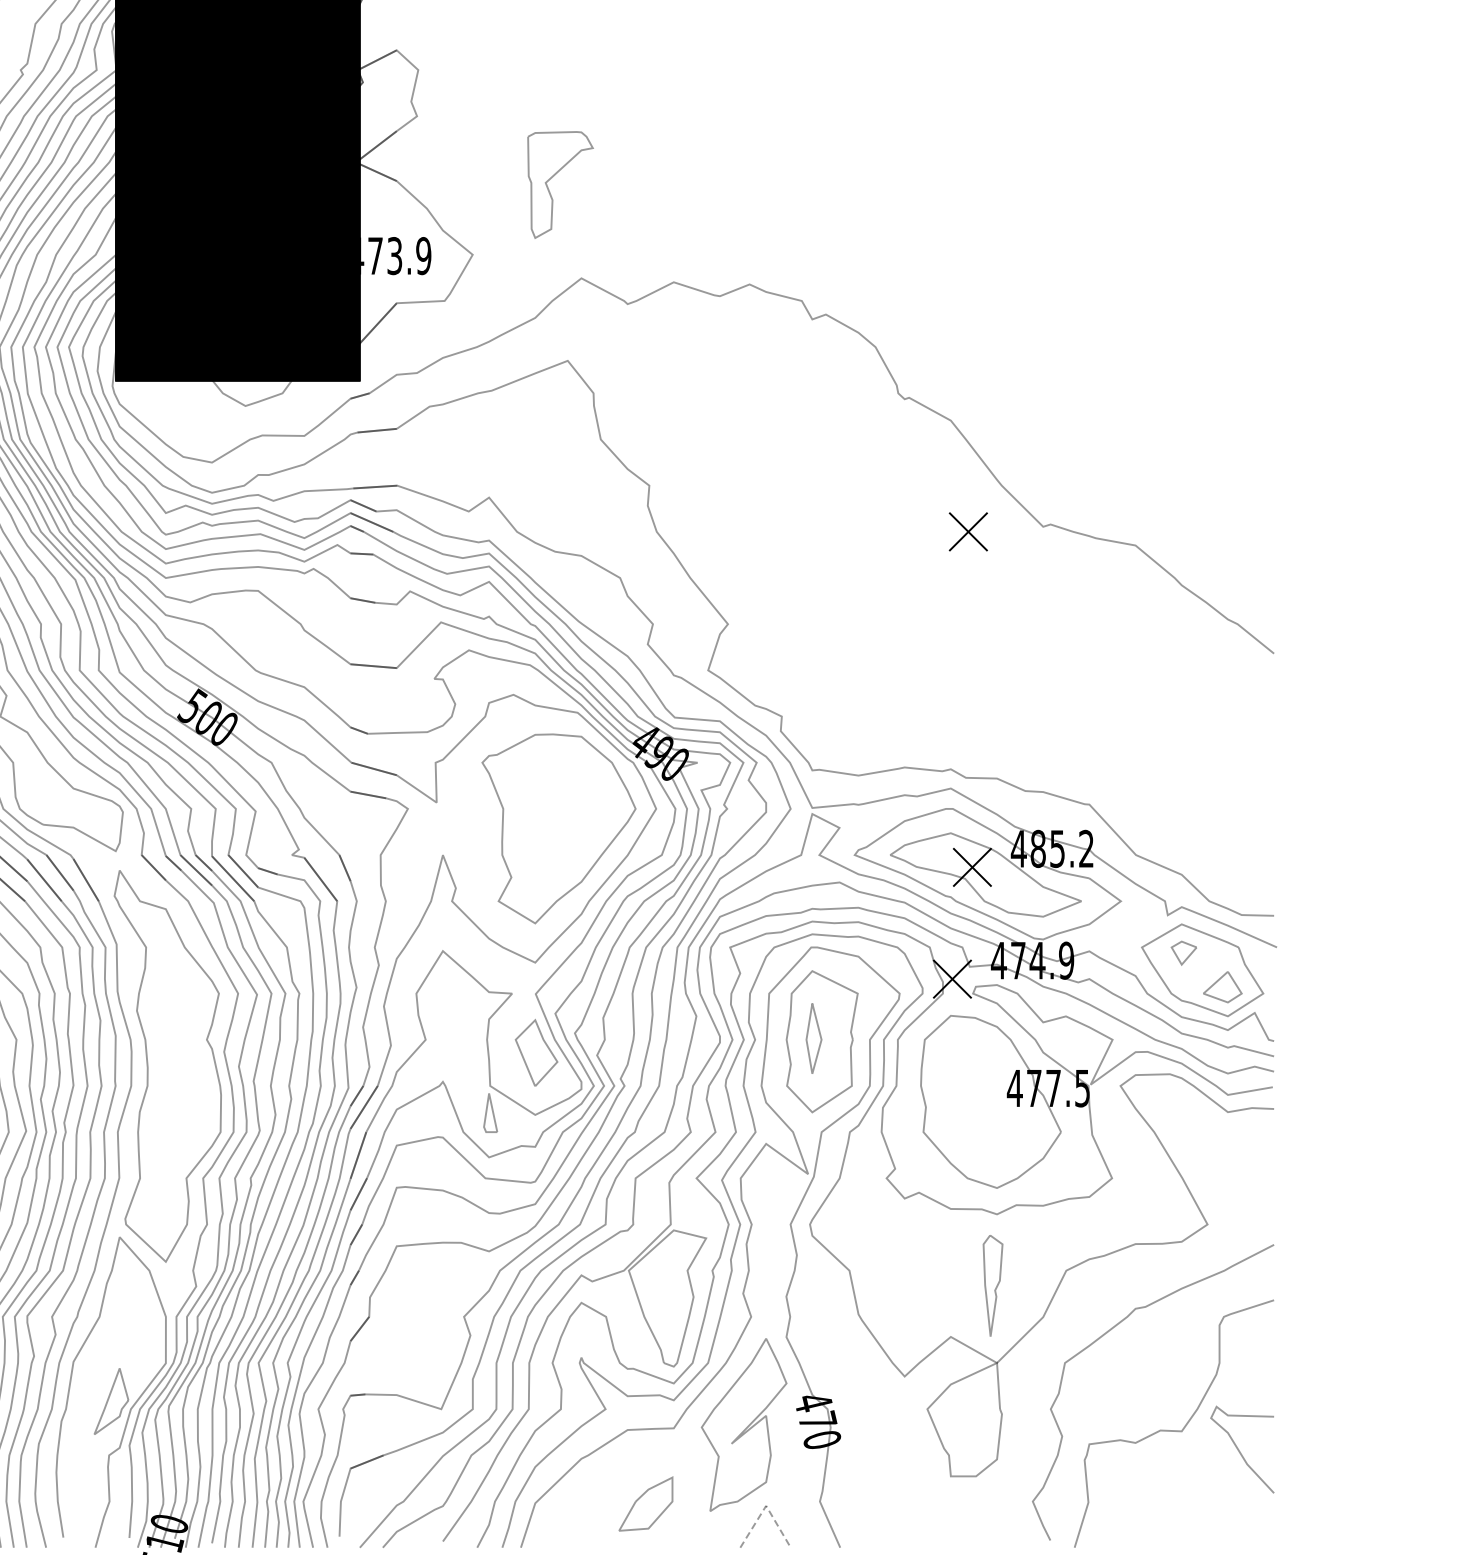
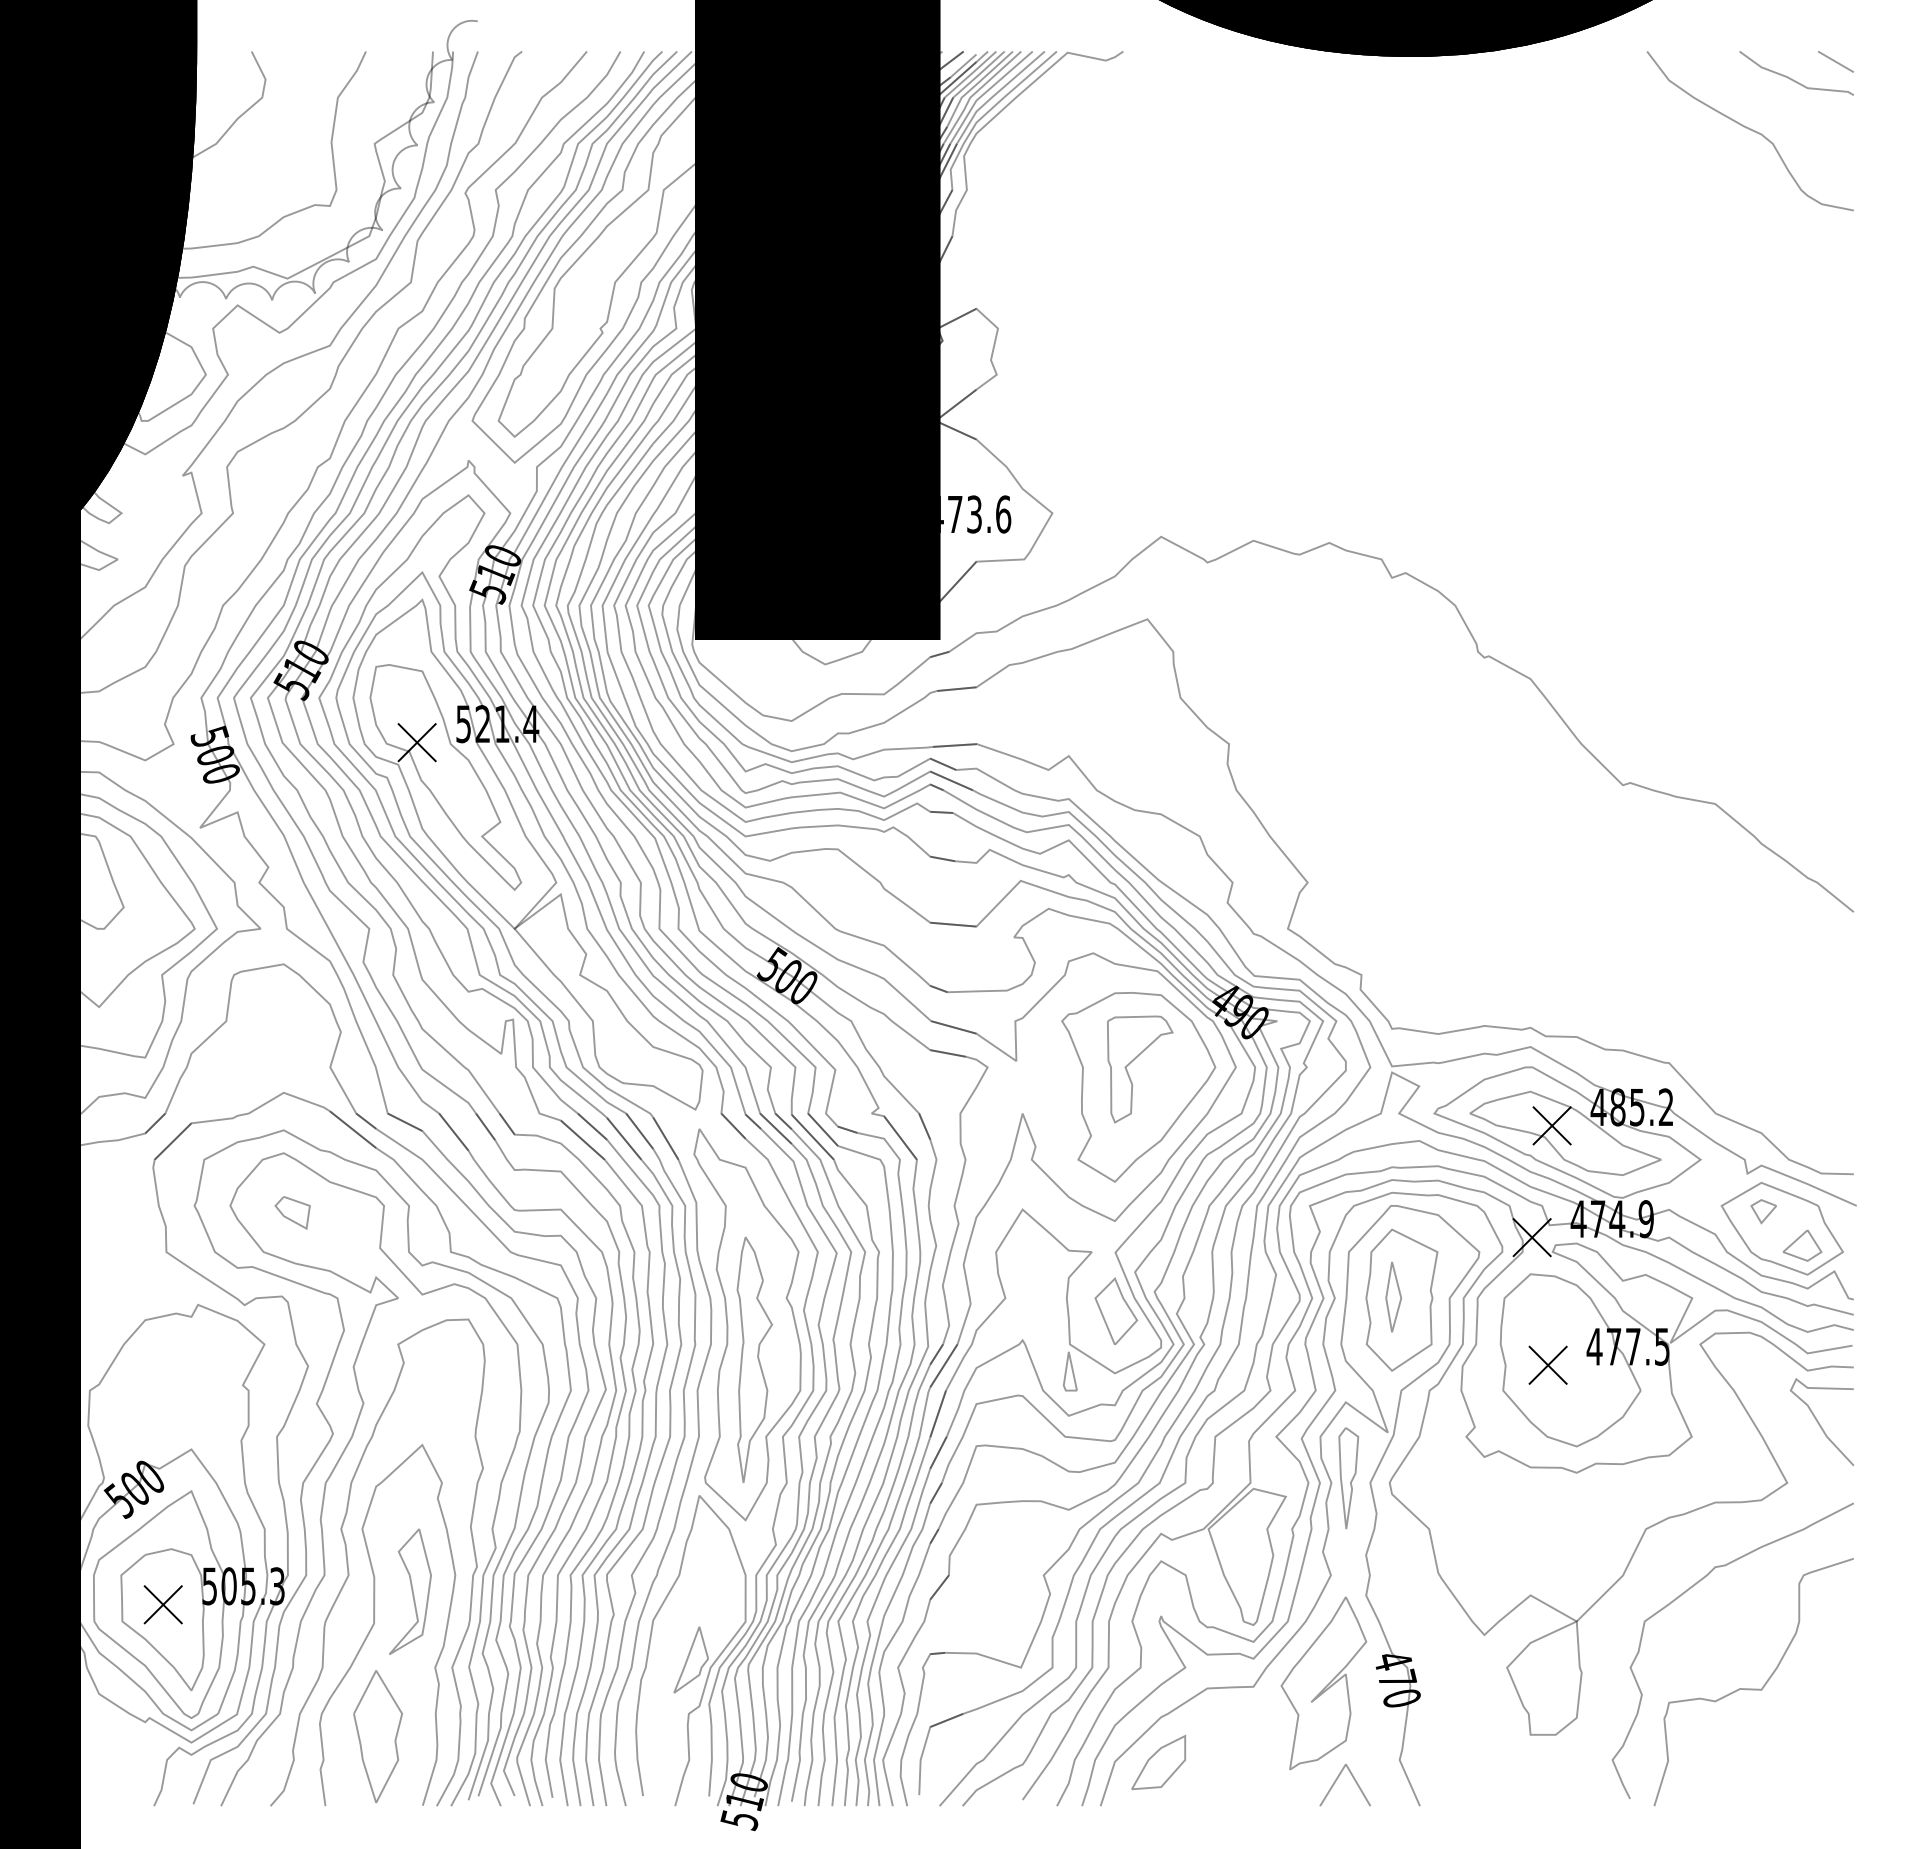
part: (553, 177) -> (1133, 1061), moved
text: (423, 256) -> (1003, 514), 473.9 -> 473.6
part: (967, 531) -> (1547, 1364), moved
part: (174, 1101) -> (754, 1359), added
part: (992, 1285) -> (1348, 1477), moved
curve: (1239, 1450) -> (1819, 1422), moved
part: (645, 1504) -> (1158, 1762), moved
line: (765, 1506) -> (1345, 1764), dashed -> solid

